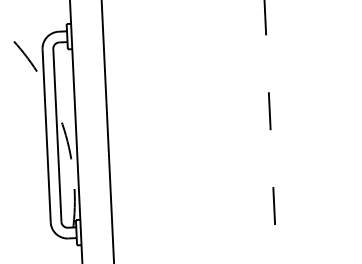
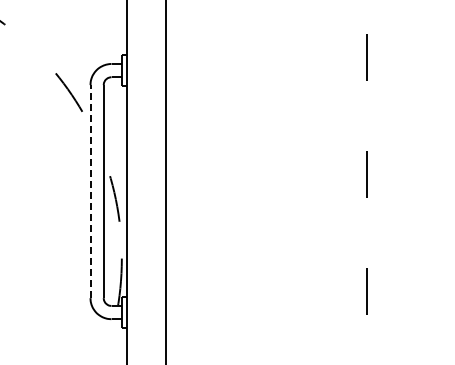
line: (46, 135) -> (90, 191), solid -> dashed

